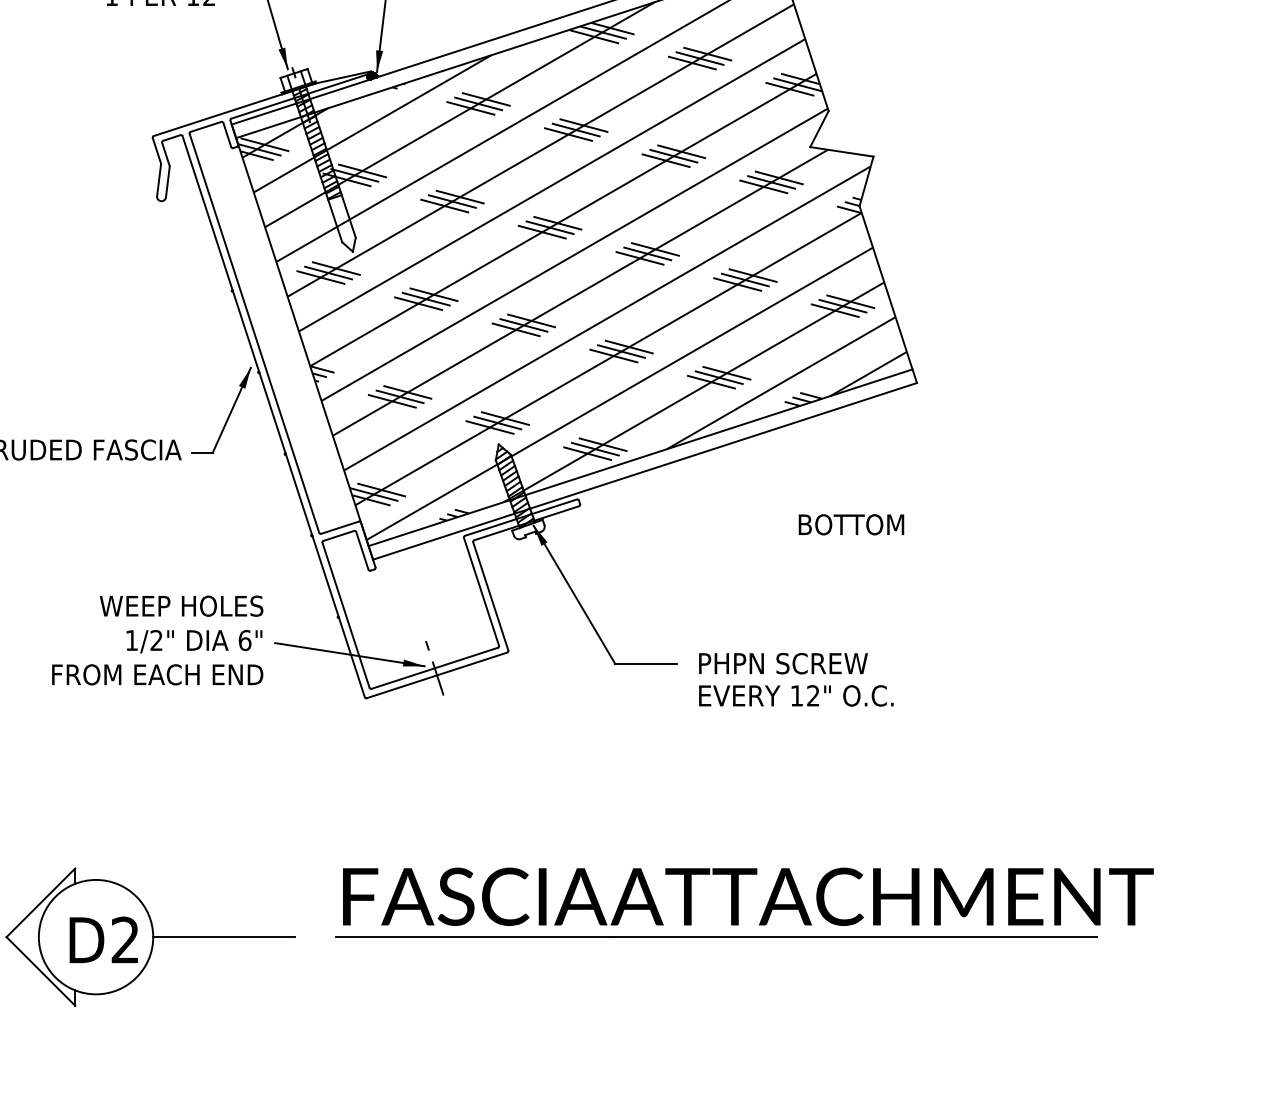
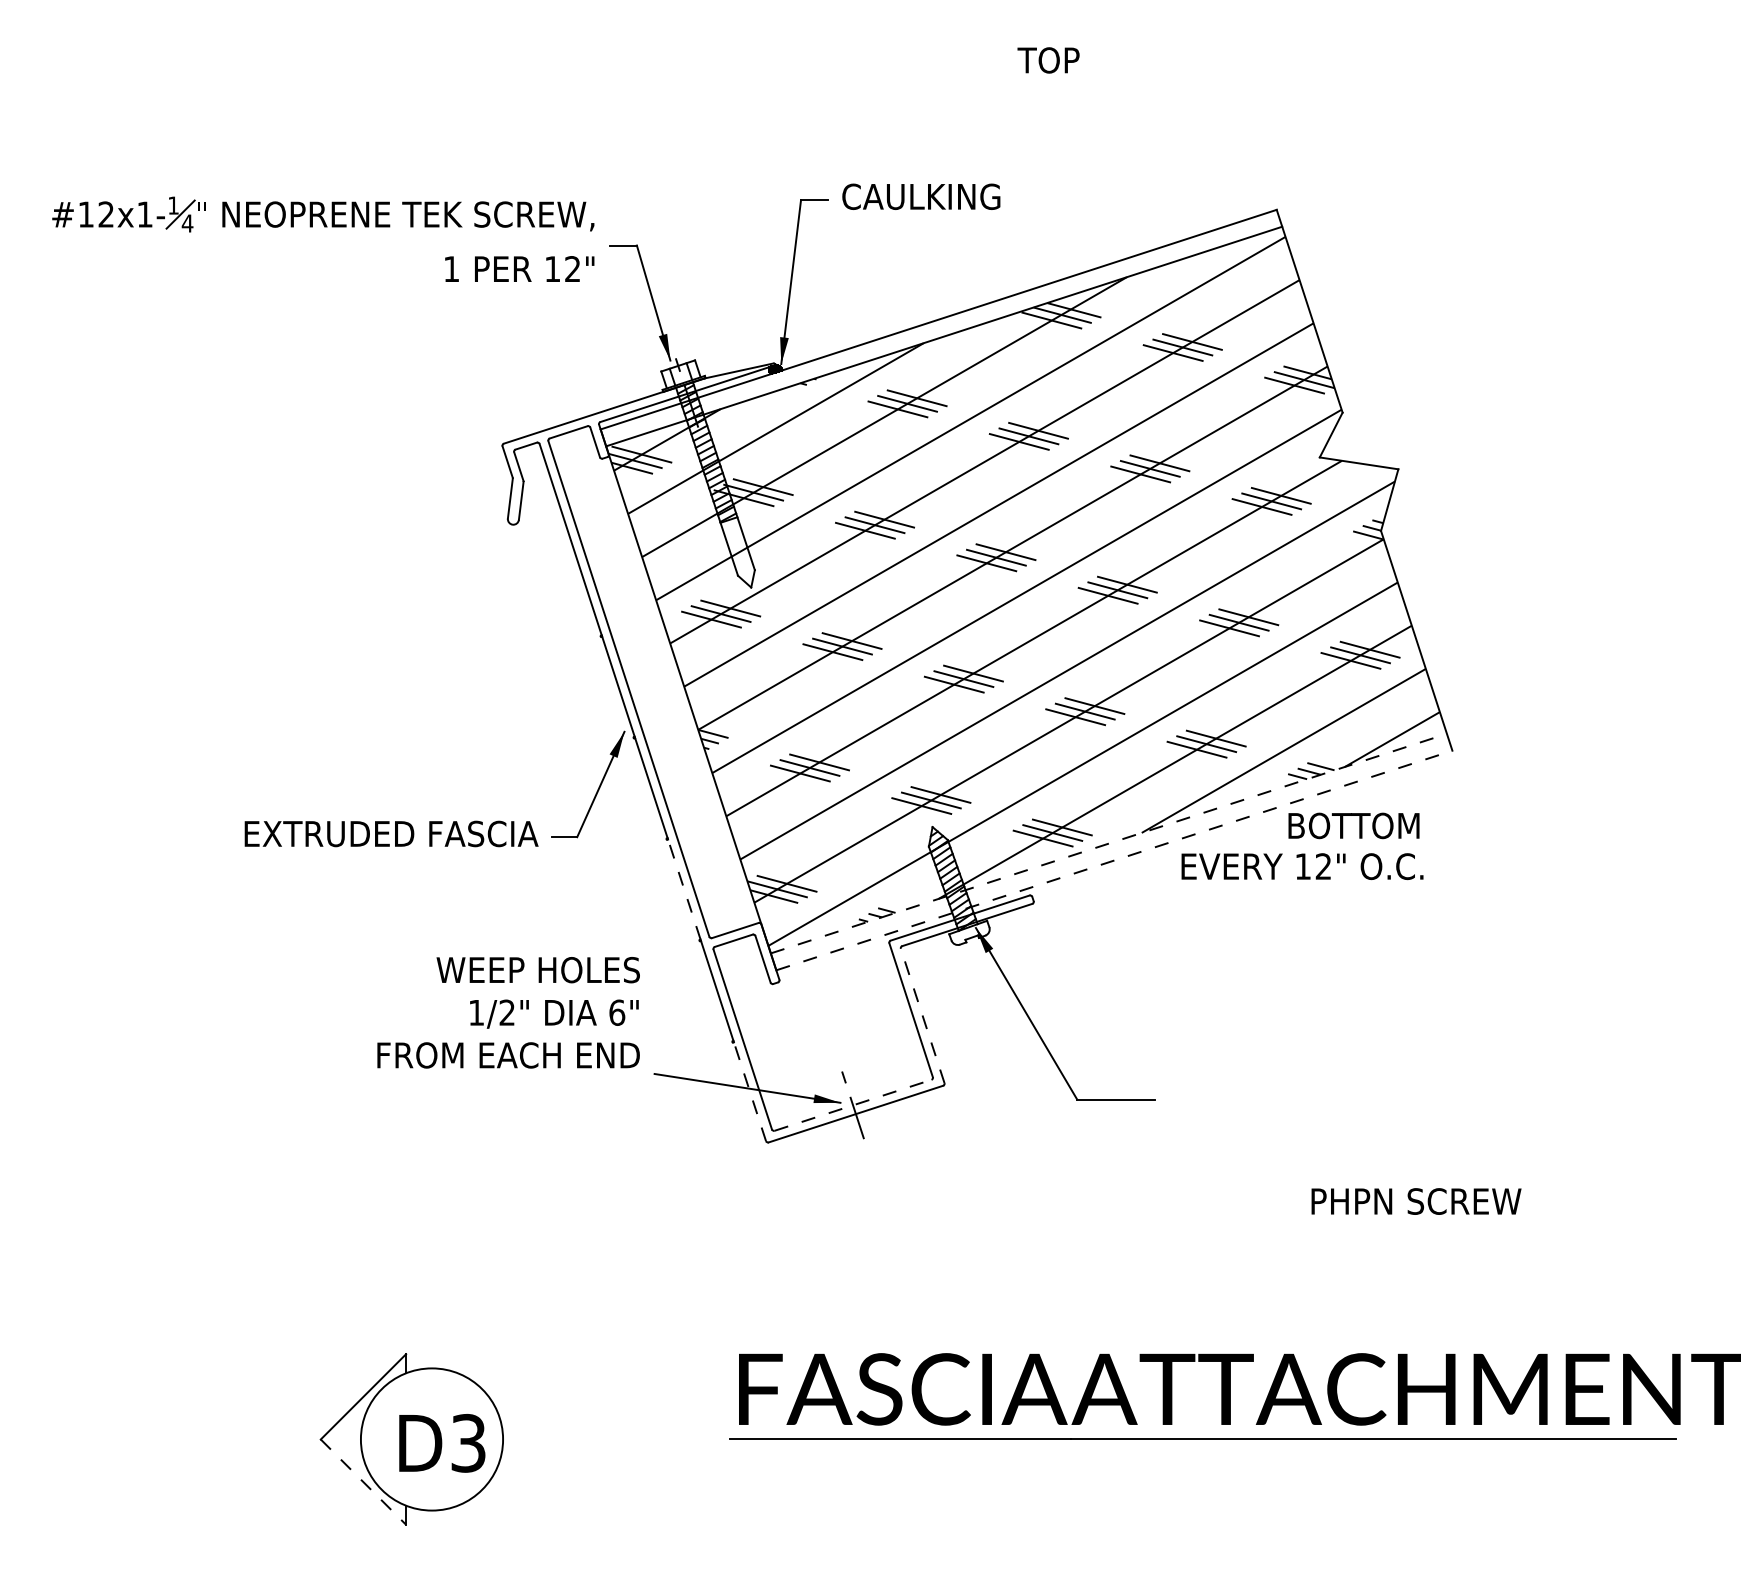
line: (641, 457) -> (1109, 843), solid -> dashed
line: (645, 471) -> (1114, 860), solid -> dashed
line: (299, 494) -> (684, 889), solid -> dashed
text: (851, 524) -> (1353, 825), moved
line: (490, 596) -> (922, 1015), solid -> dashed
text: (157, 640) -> (508, 1012), moved
line: (351, 657) -> (749, 1091), solid -> dashed
text: (783, 663) -> (1416, 1201), moved
line: (435, 668) -> (853, 1105), solid -> dashed
text: (796, 695) -> (1302, 866), moved
line: (224, 937) -> (591, 1439), removed
text: (125, 940) -> (468, 1443), D2 -> D3
line: (40, 971) -> (363, 1482), solid -> dashed

